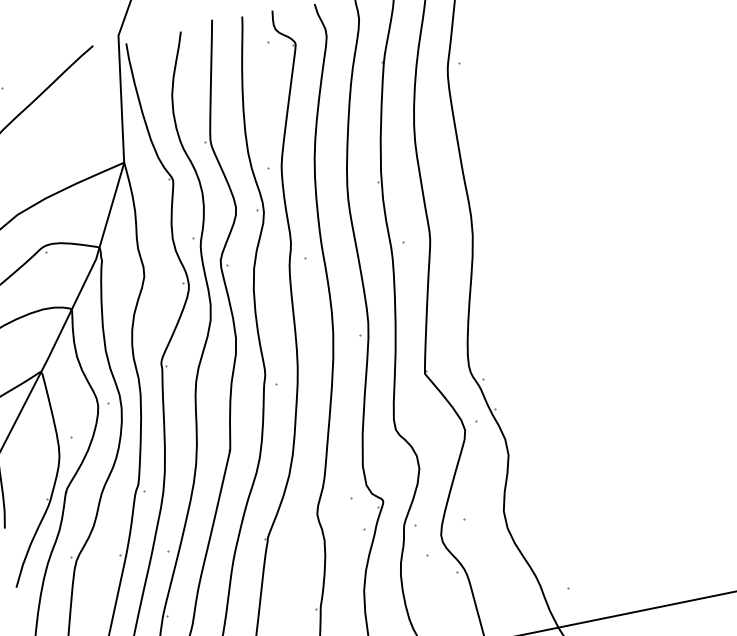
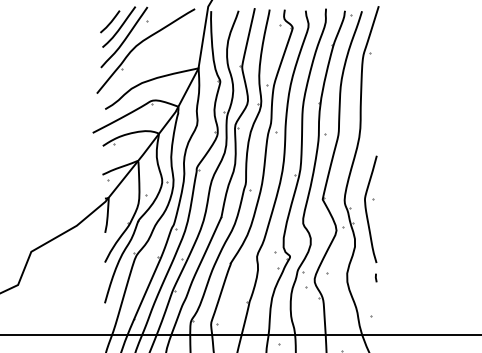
part: (523, 372) -> (370, 208), added
line: (561, 507) -> (375, 277), added

